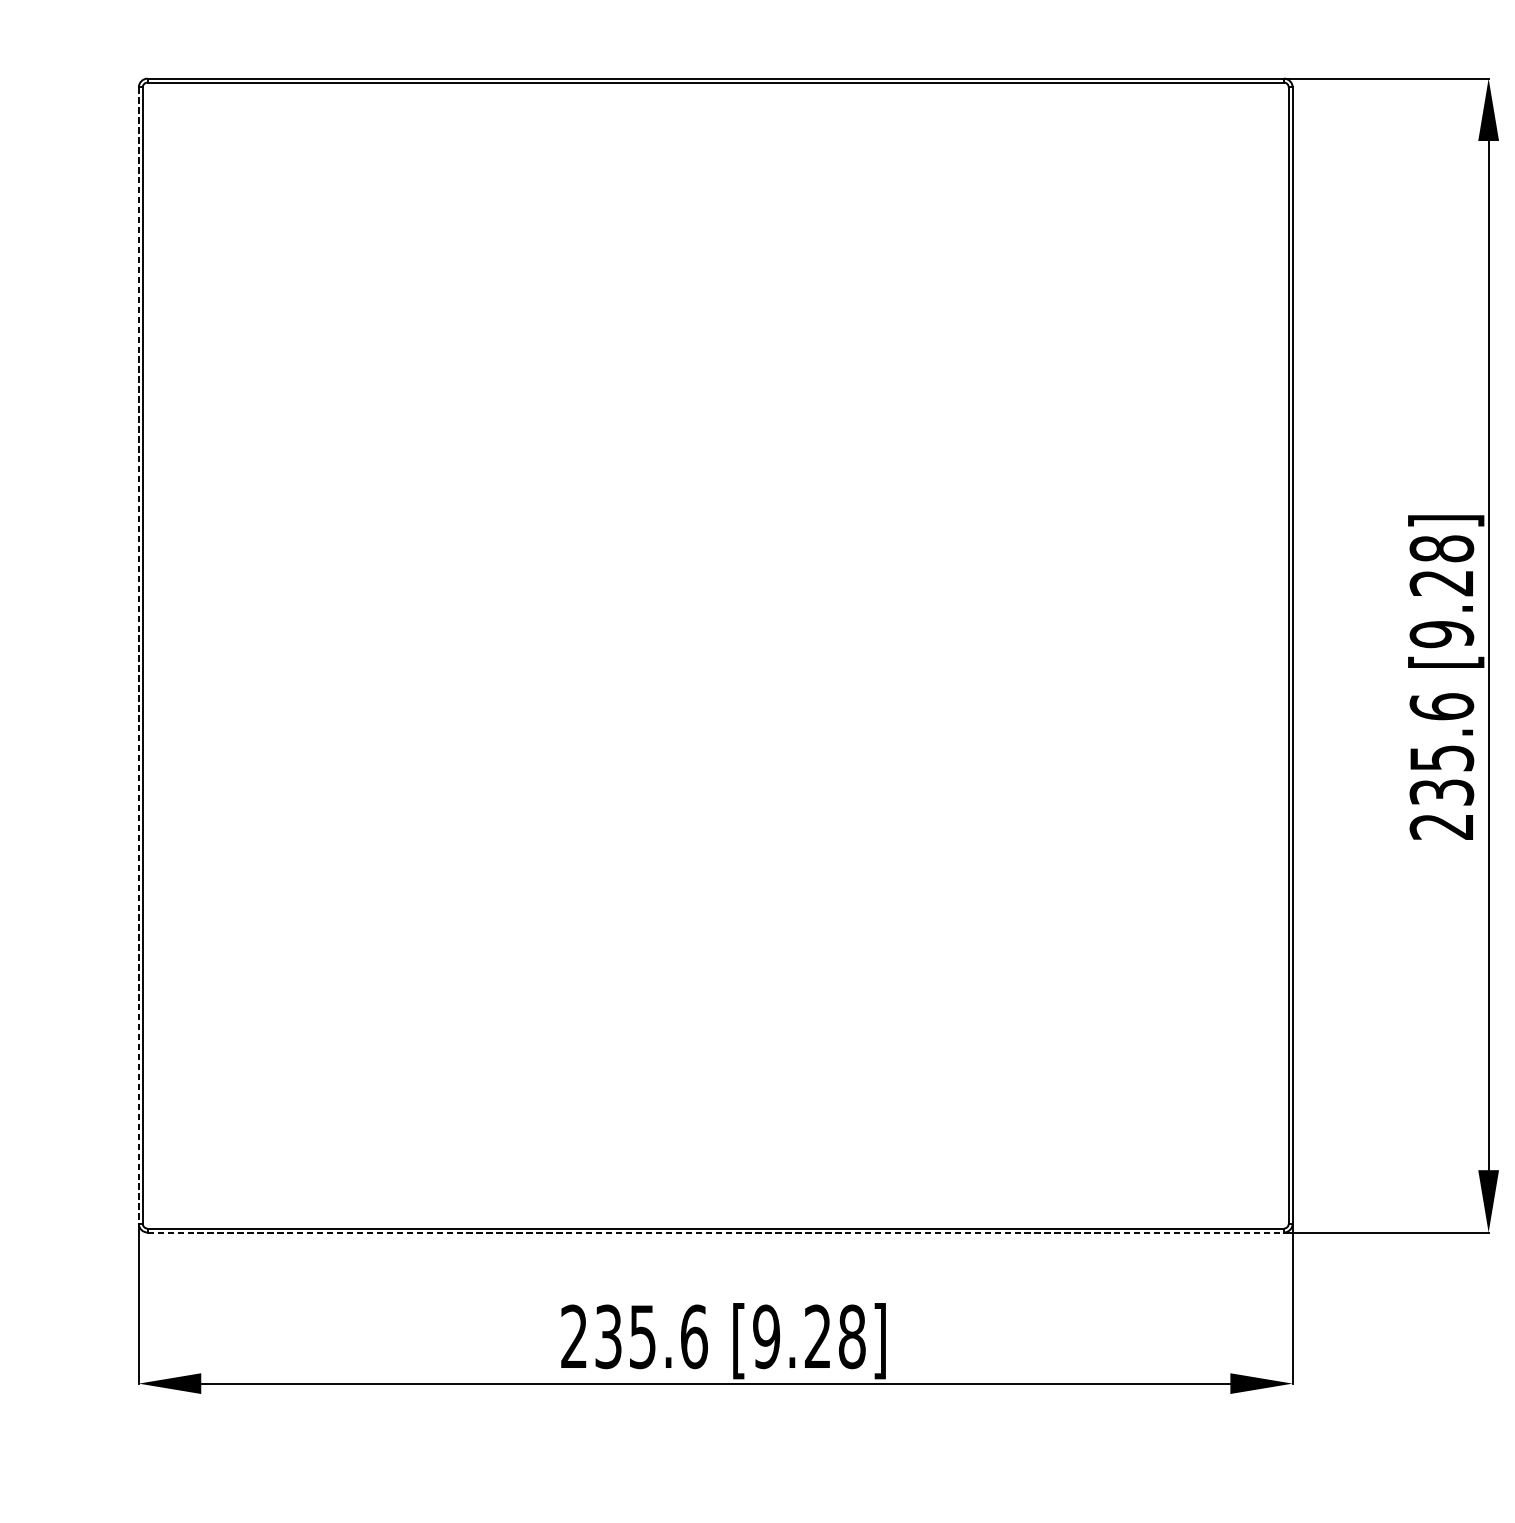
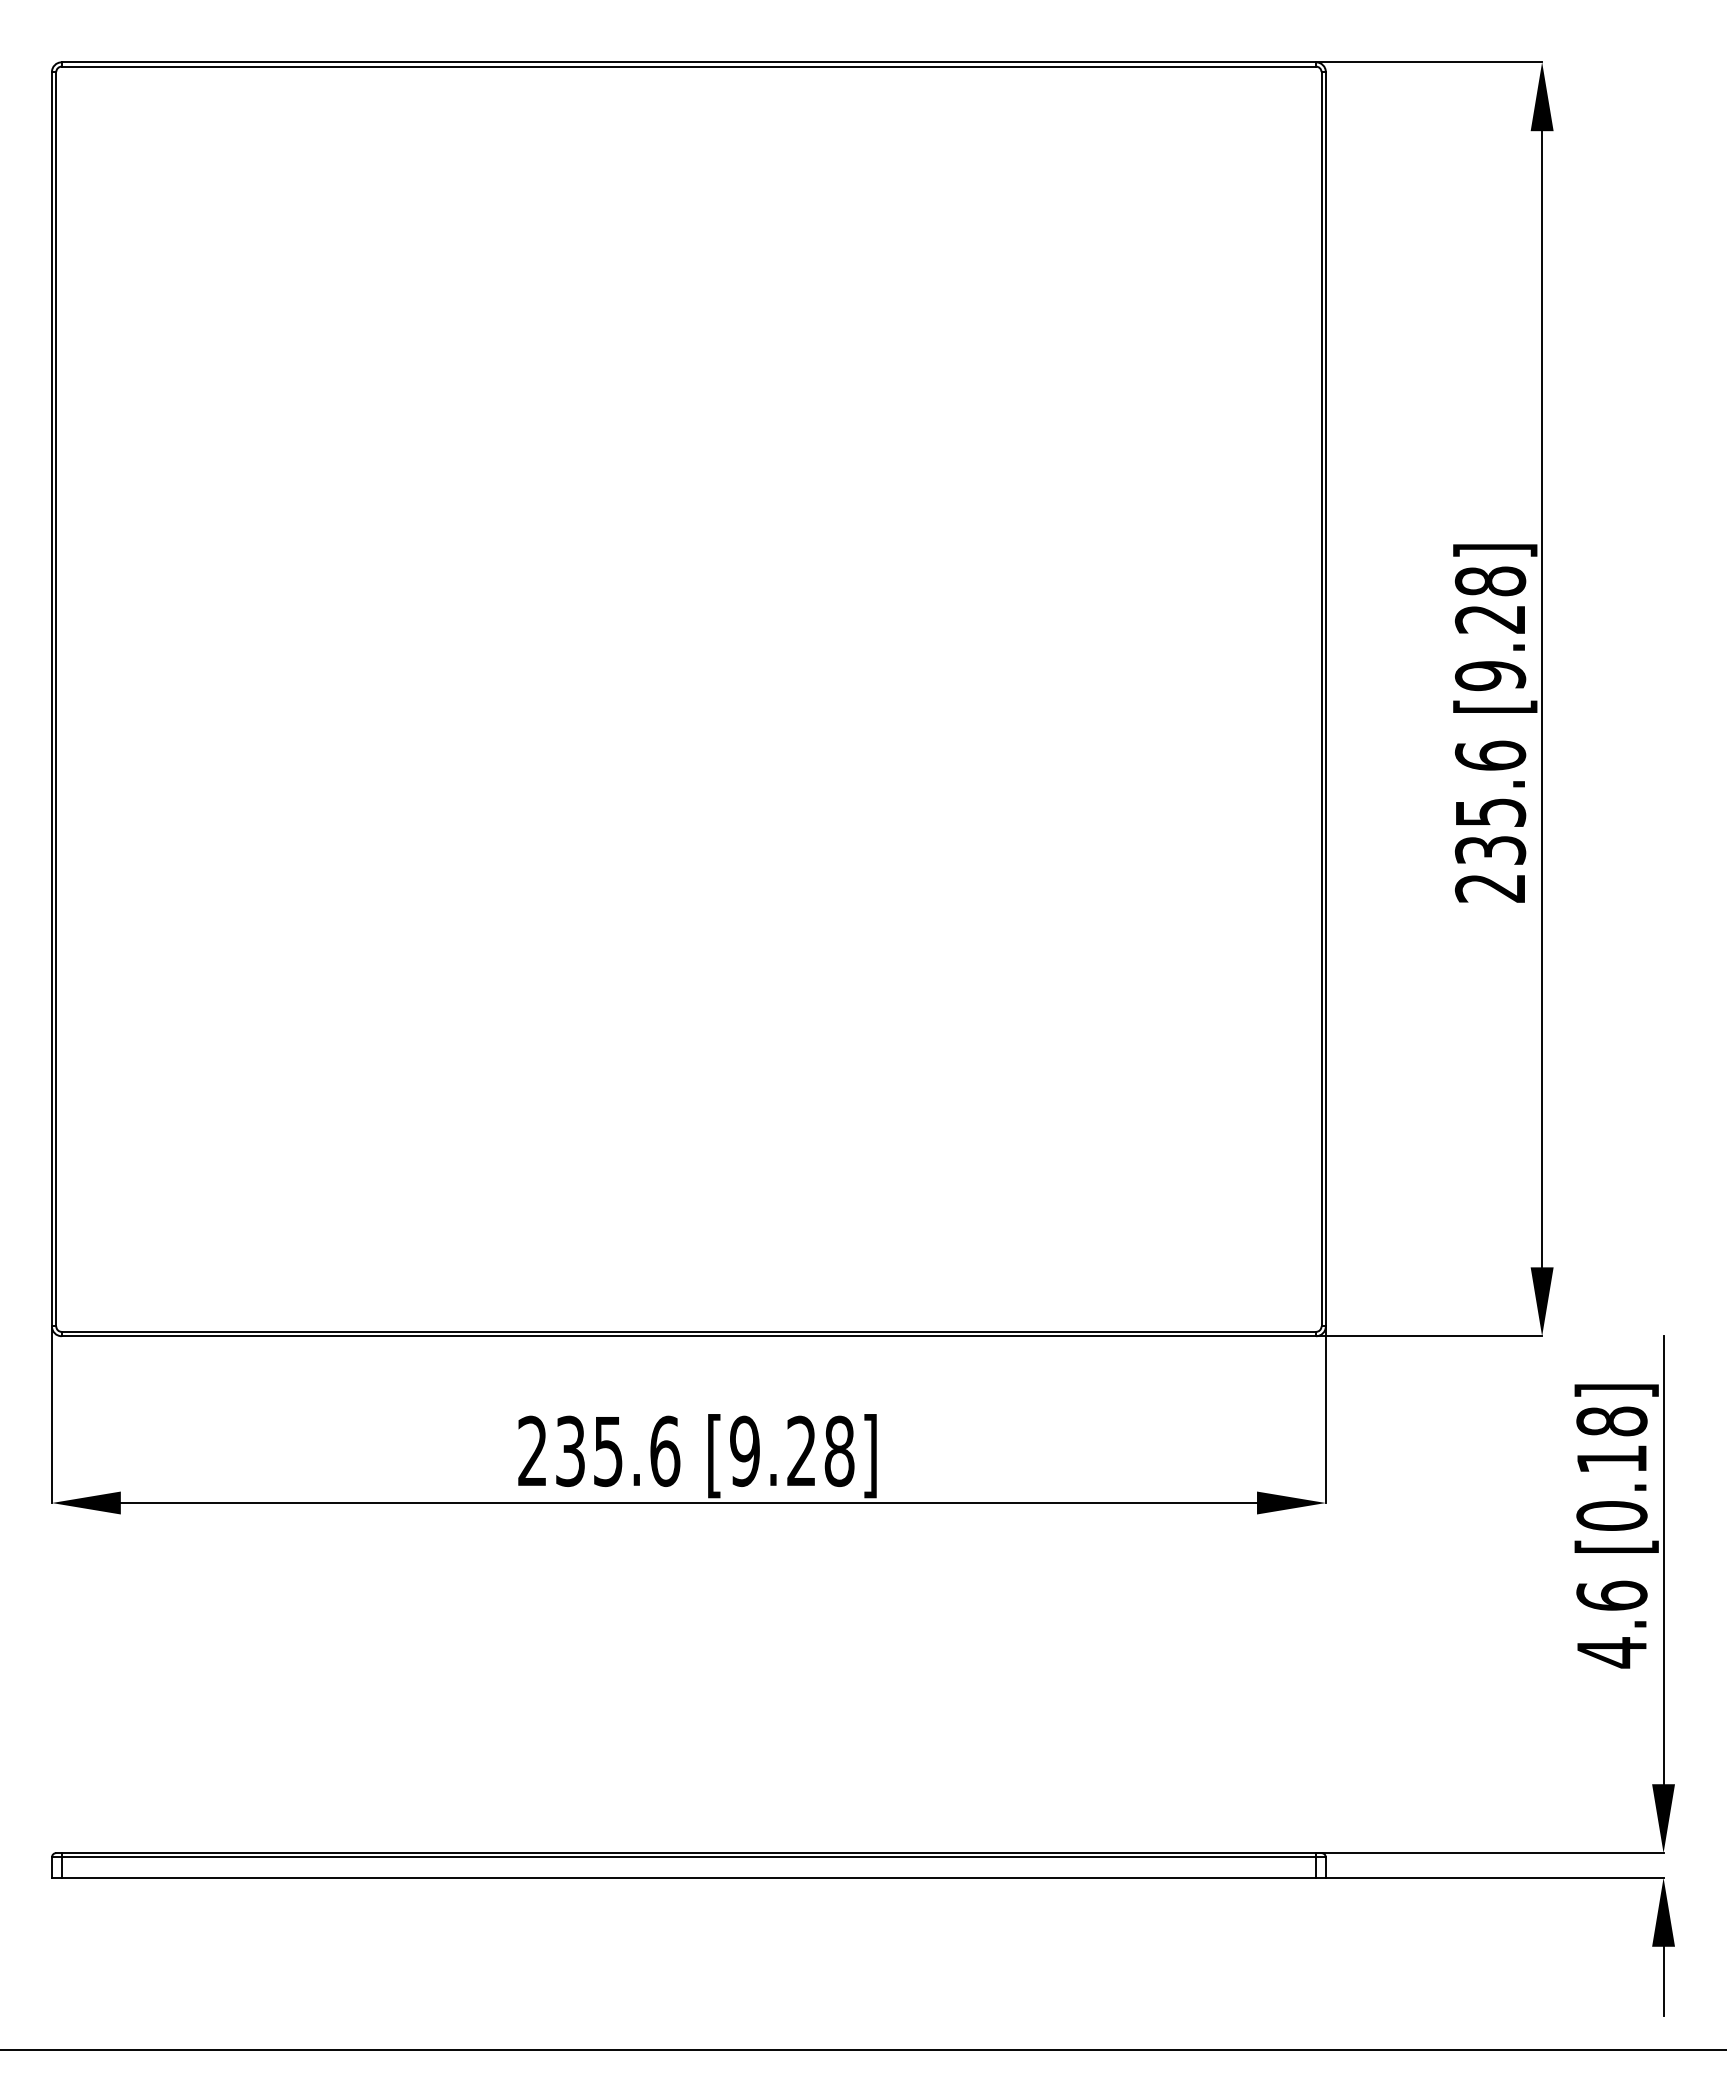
line: (138, 655) -> (51, 699), dashed -> solid
line: (716, 1232) -> (689, 1336), dashed -> solid

